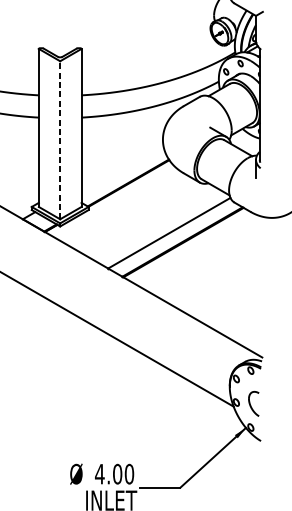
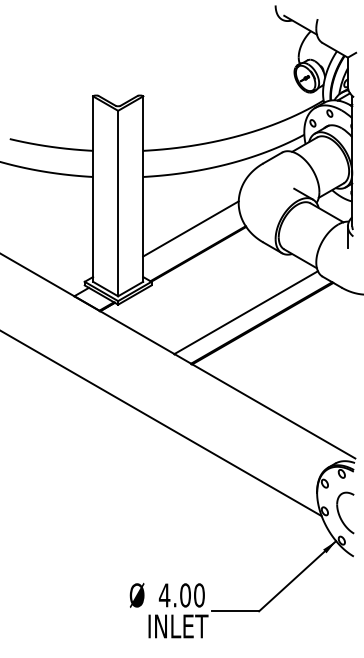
line: (60, 140) -> (118, 203), dashed -> solid
line: (121, 161) -> (190, 228), added
part: (253, 403) -> (345, 512), size x1.43

